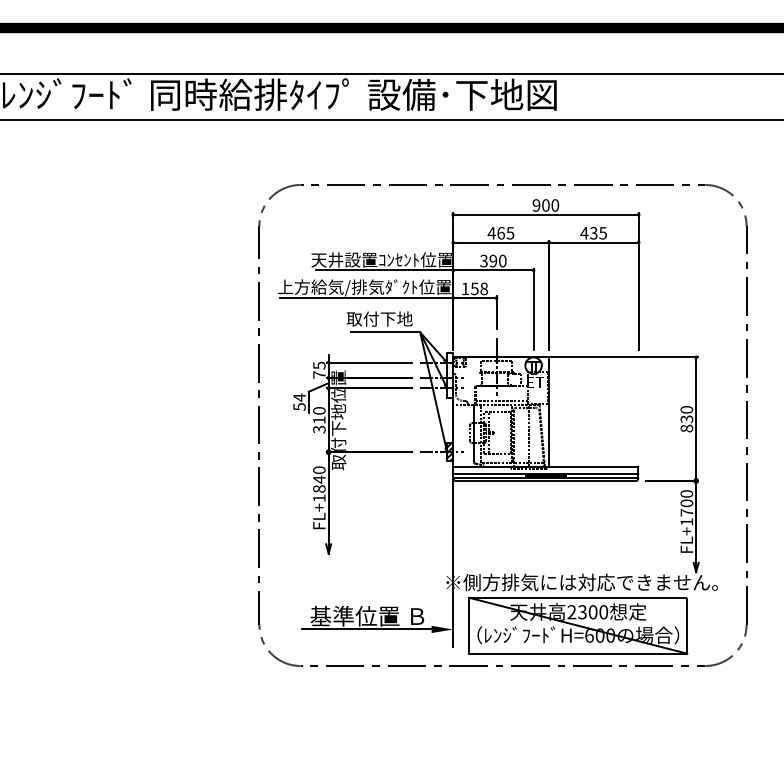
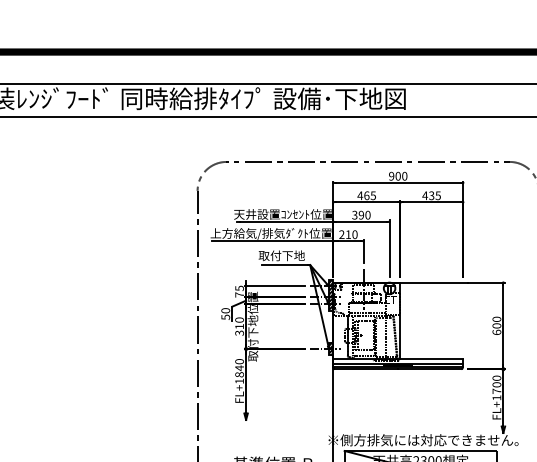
text: (474, 288) -> (348, 234), 158 -> 210
hatch: (450, 375) -> (331, 295), added
text: (299, 397) -> (225, 310), 54 -> 50
text: (686, 423) -> (496, 328), 830 -> 600

